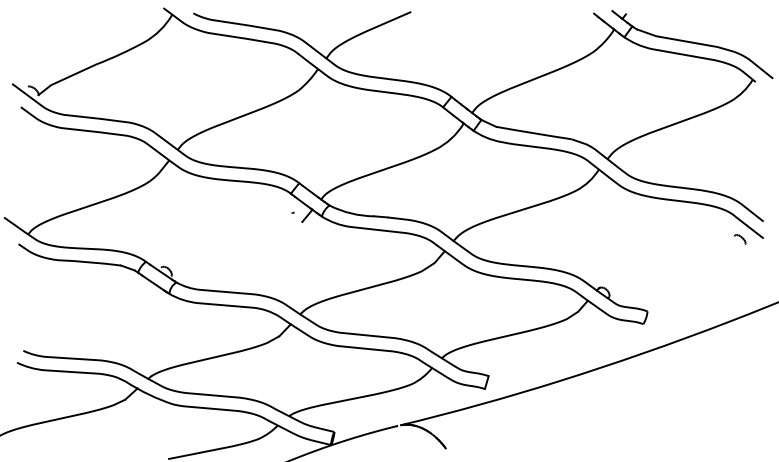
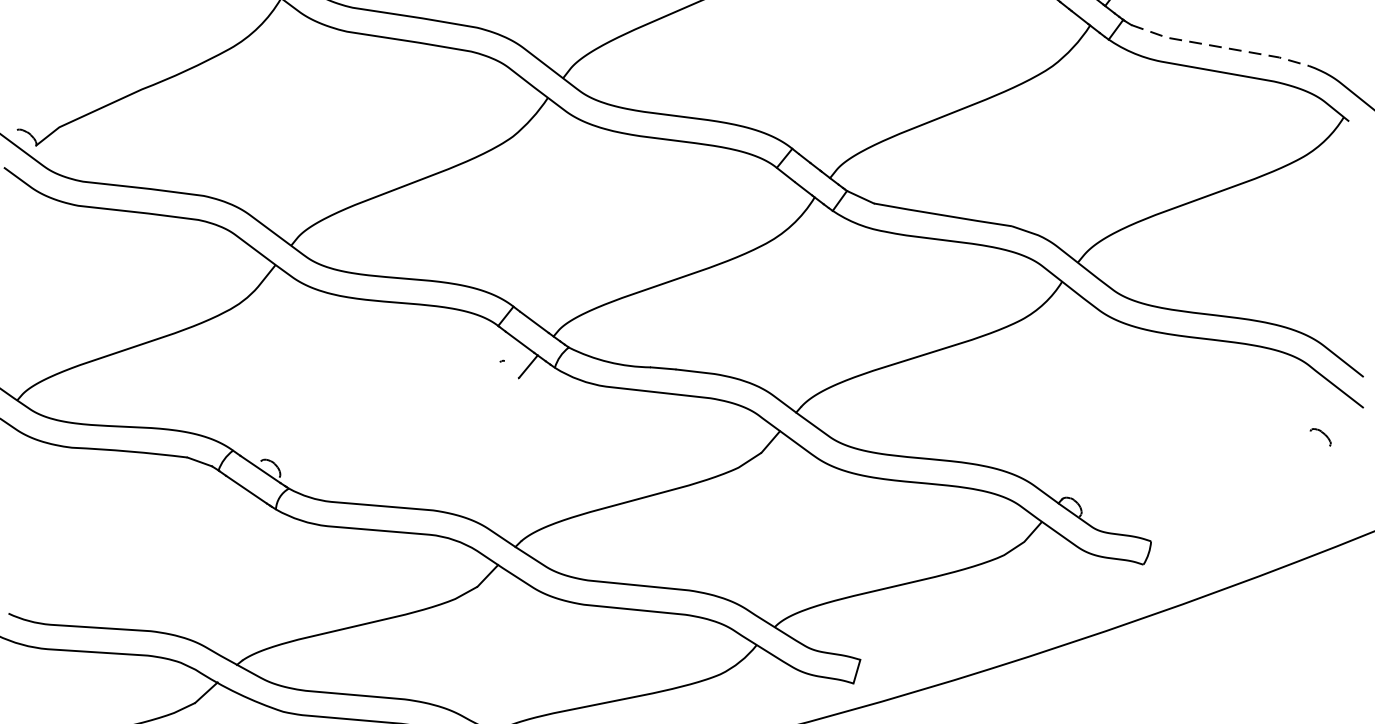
line: (685, 41) -> (1220, 47), solid -> dashed
part: (739, 239) -> (1319, 437), moved

